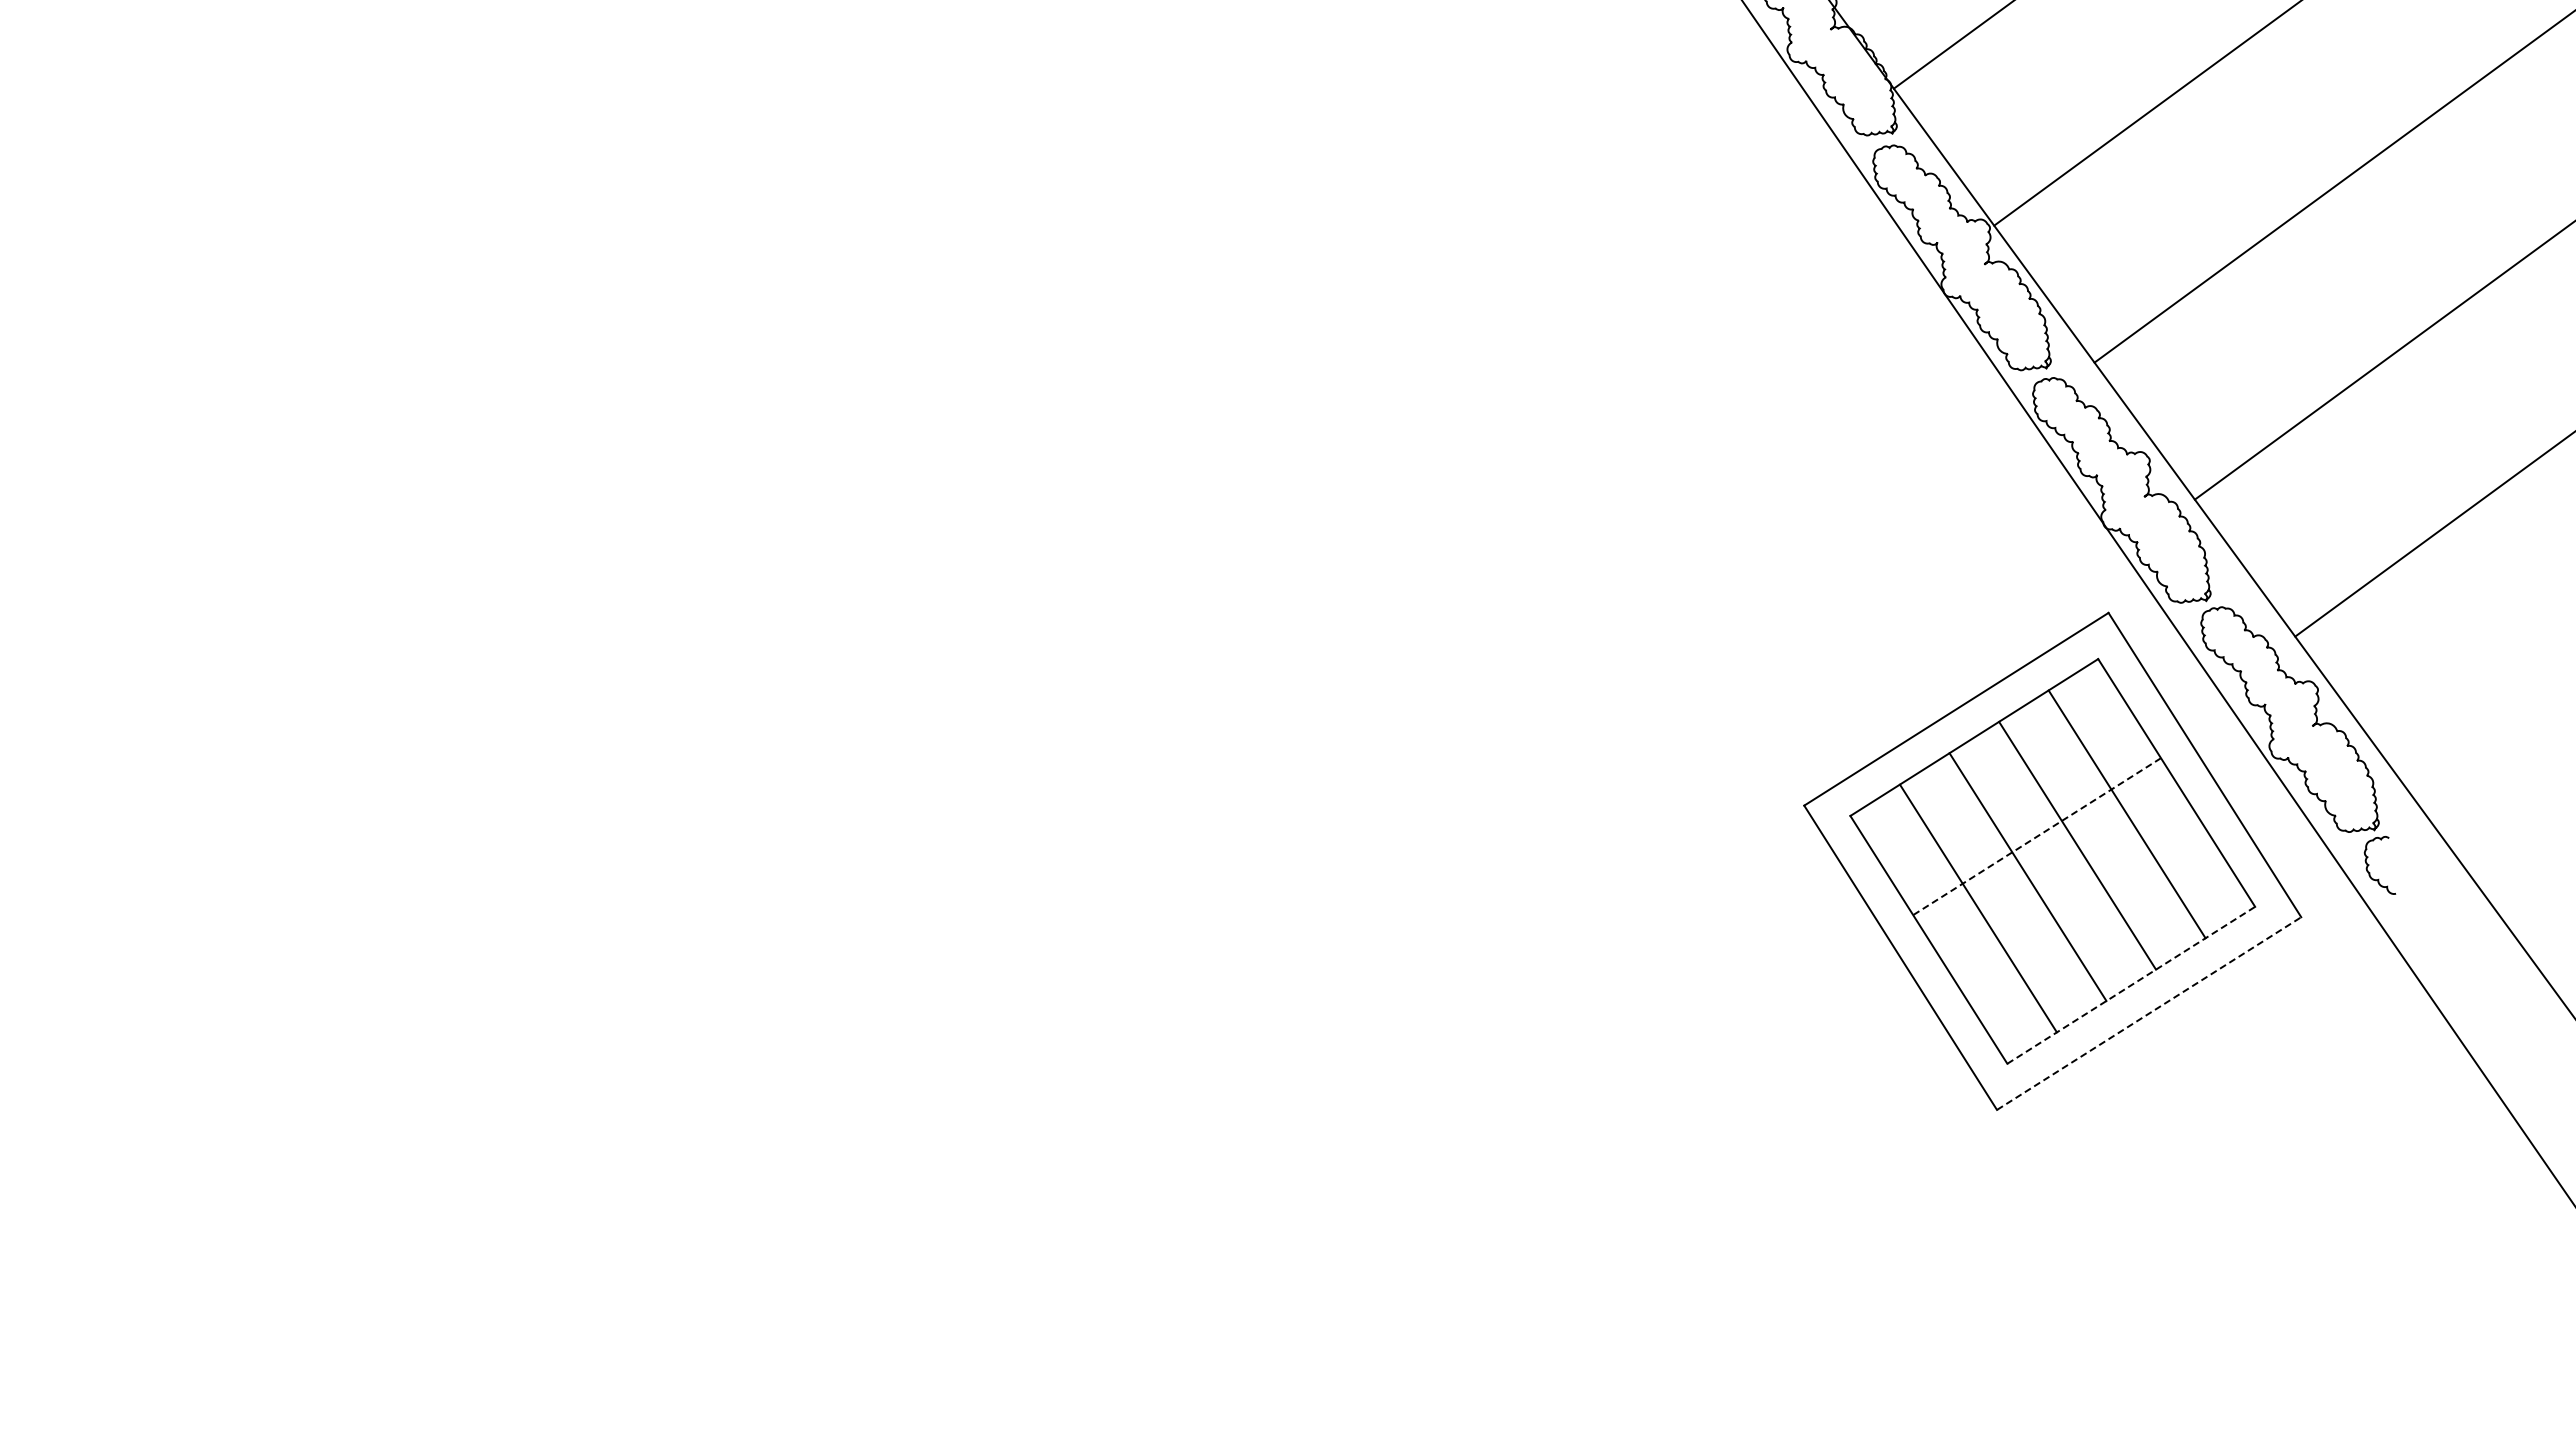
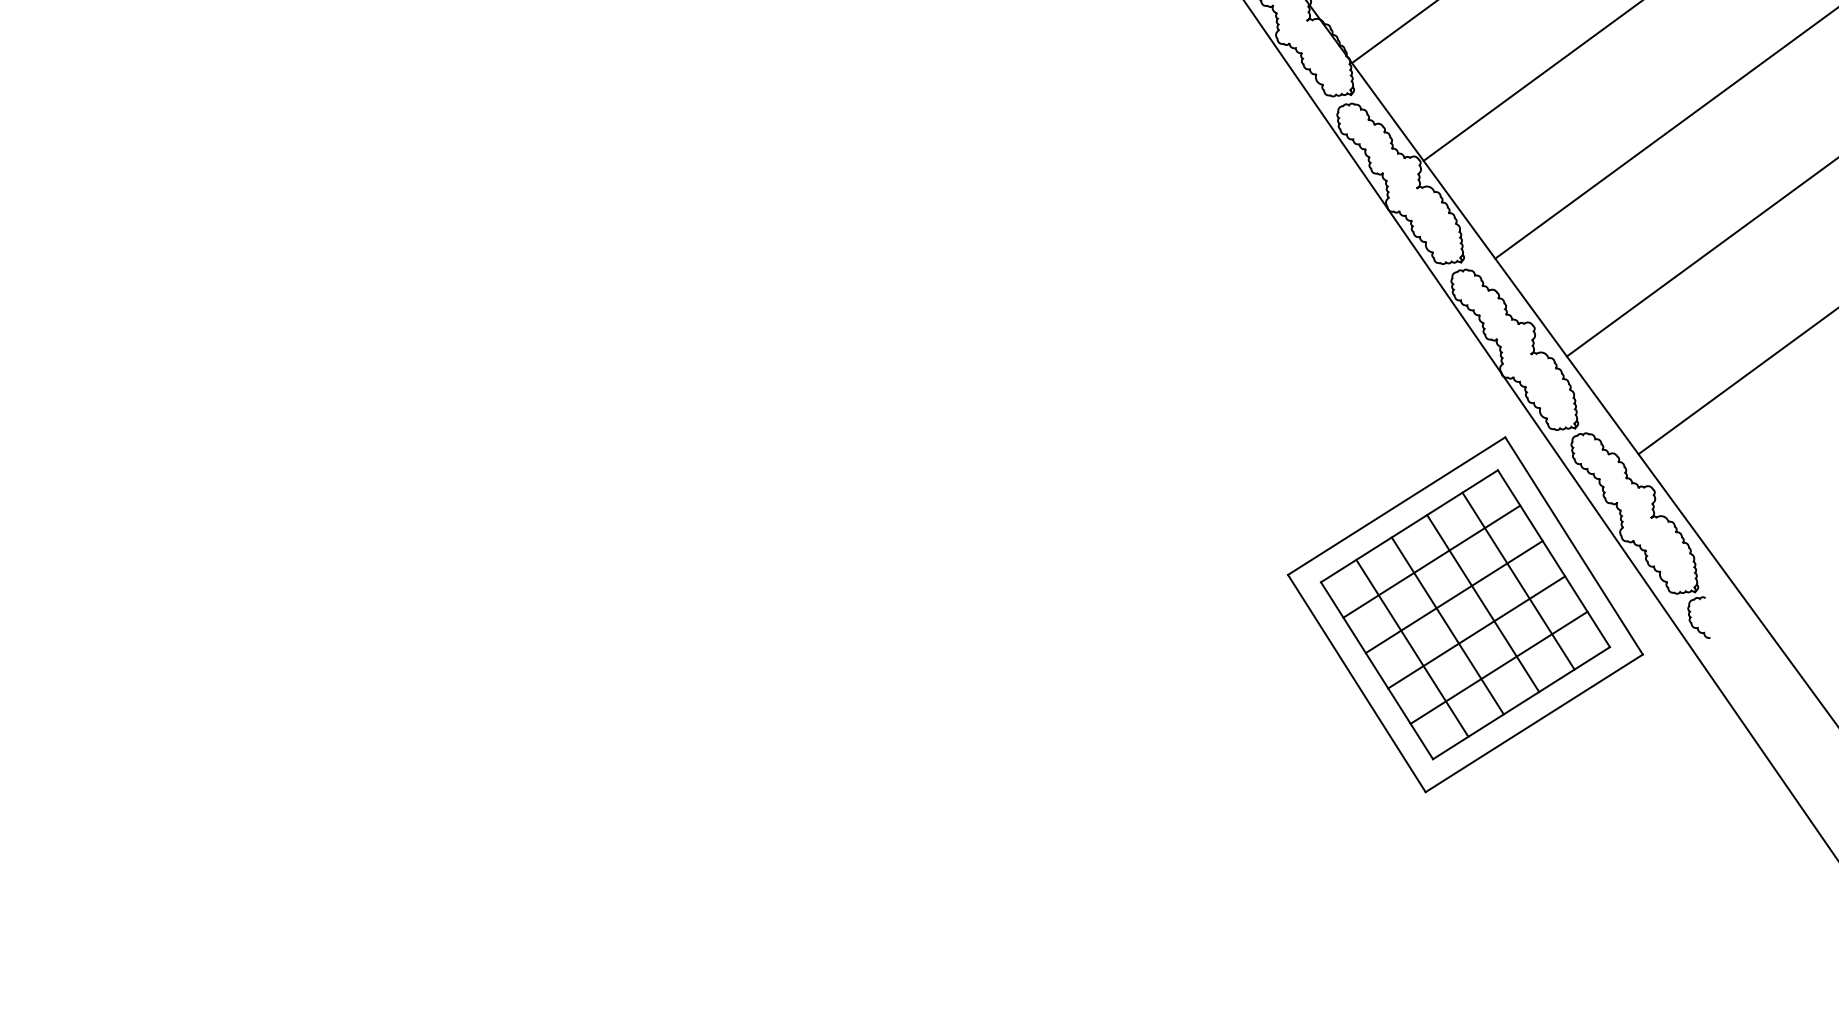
line: (2005, 786) -> (1431, 561), added
line: (2037, 836) -> (1454, 596), dashed -> solid
line: (2068, 885) -> (1476, 631), added
line: (2099, 935) -> (1498, 667), added
line: (2131, 985) -> (1521, 703), dashed -> solid
line: (2149, 1013) -> (1534, 723), dashed -> solid

